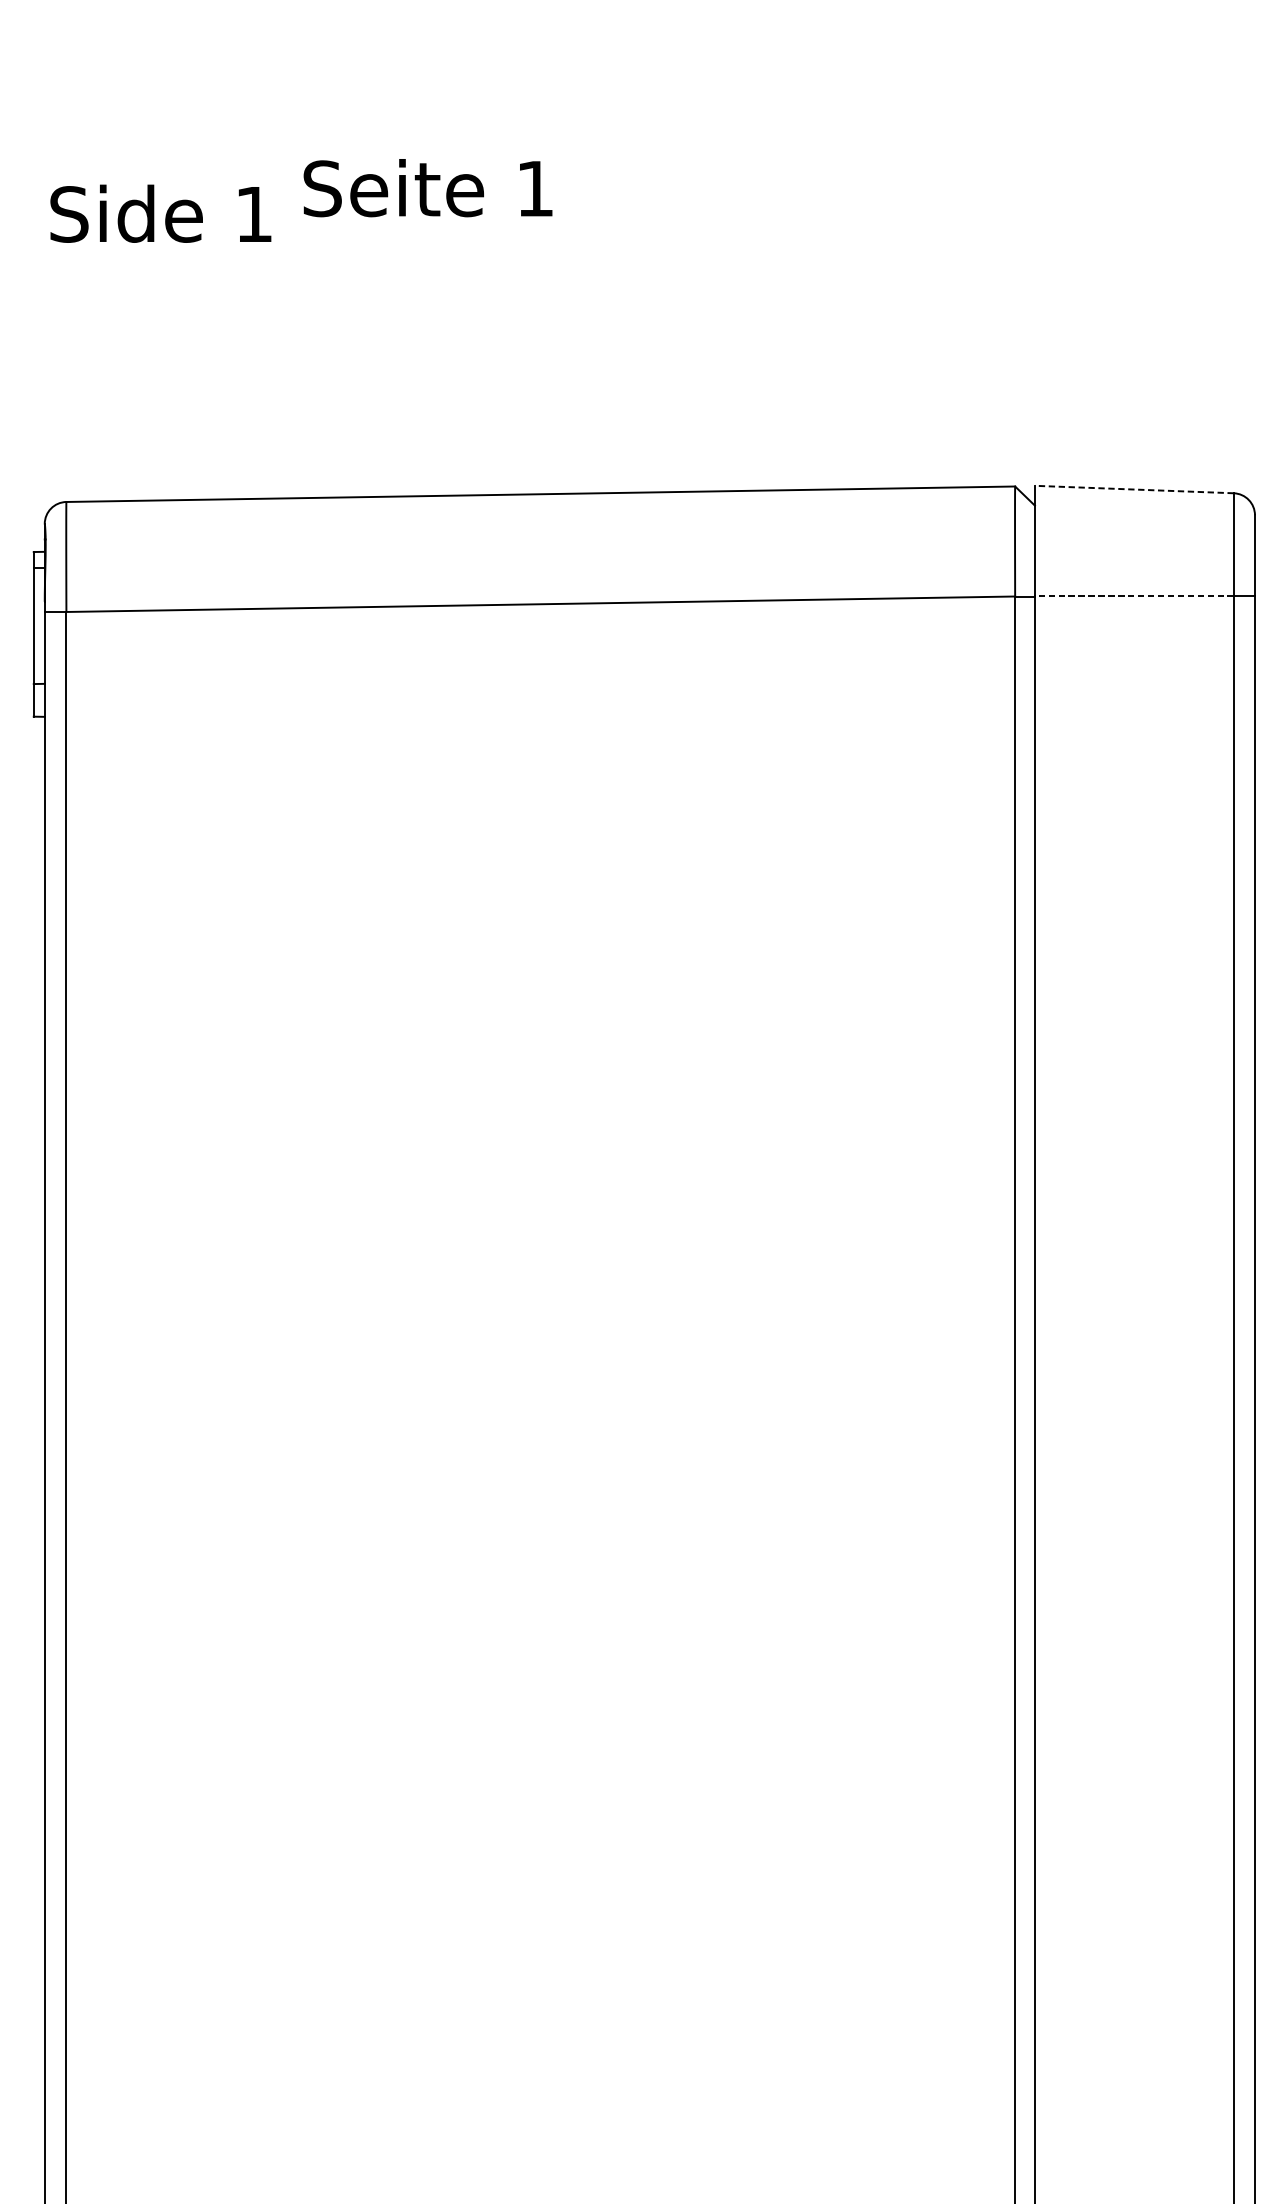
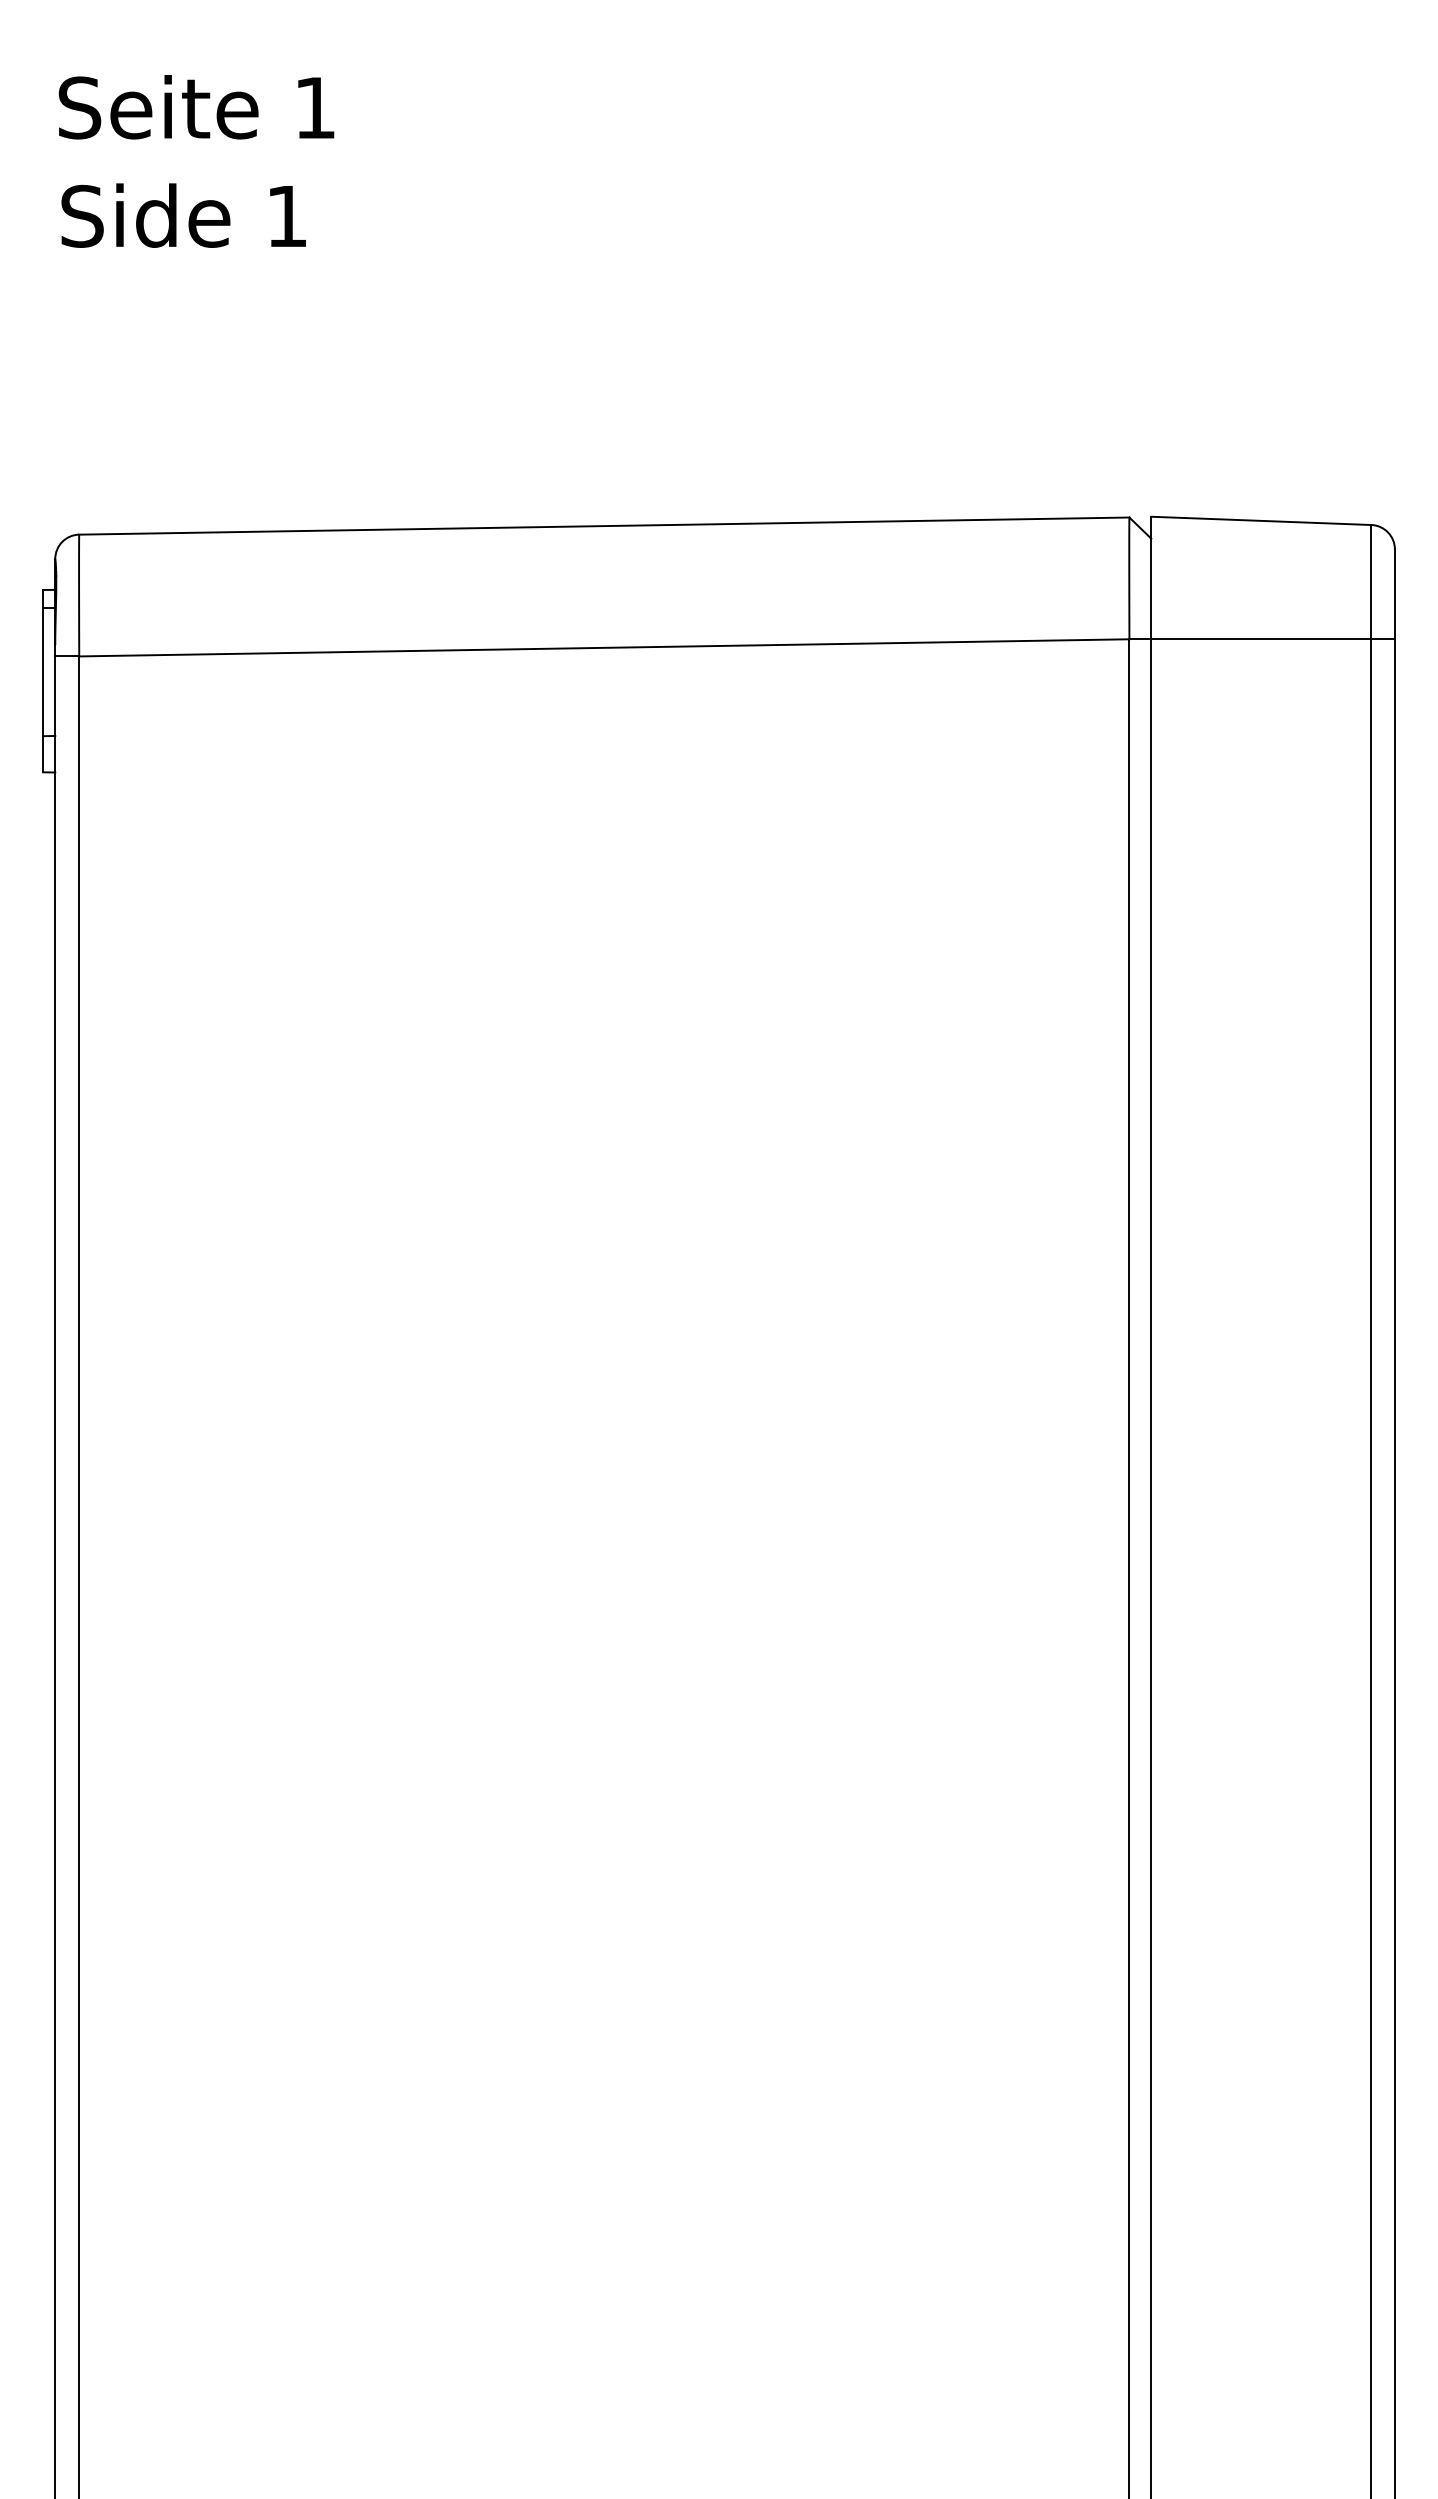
text: (428, 188) -> (196, 107), moved
line: (1133, 489) -> (1260, 520), dashed -> solid
line: (1133, 595) -> (1260, 638), dashed -> solid

